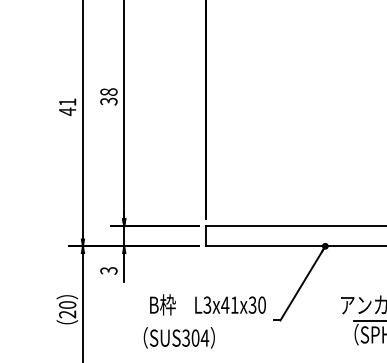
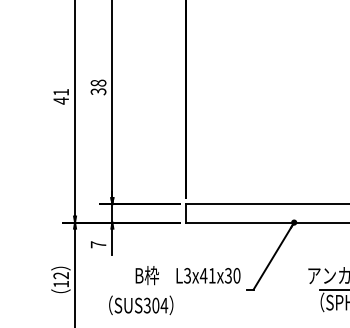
text: (108, 270) -> (98, 244), 3 -> 7
text: (67, 309) -> (61, 279), 20 -> 12
text: (179, 336) -> (141, 304), moved

